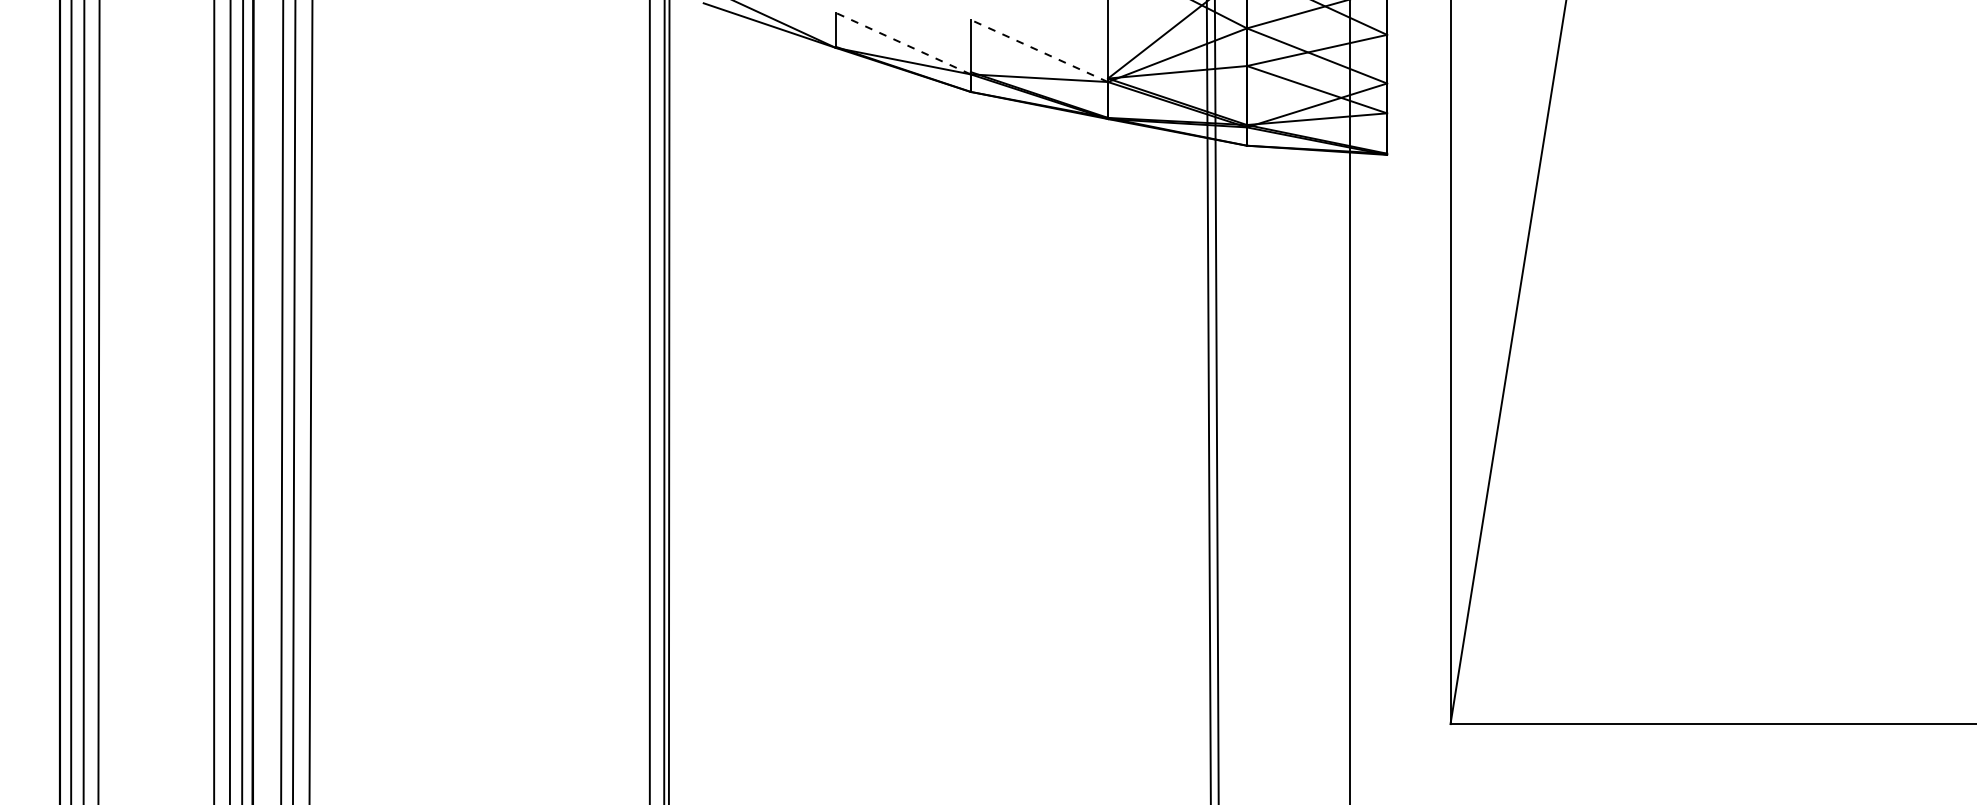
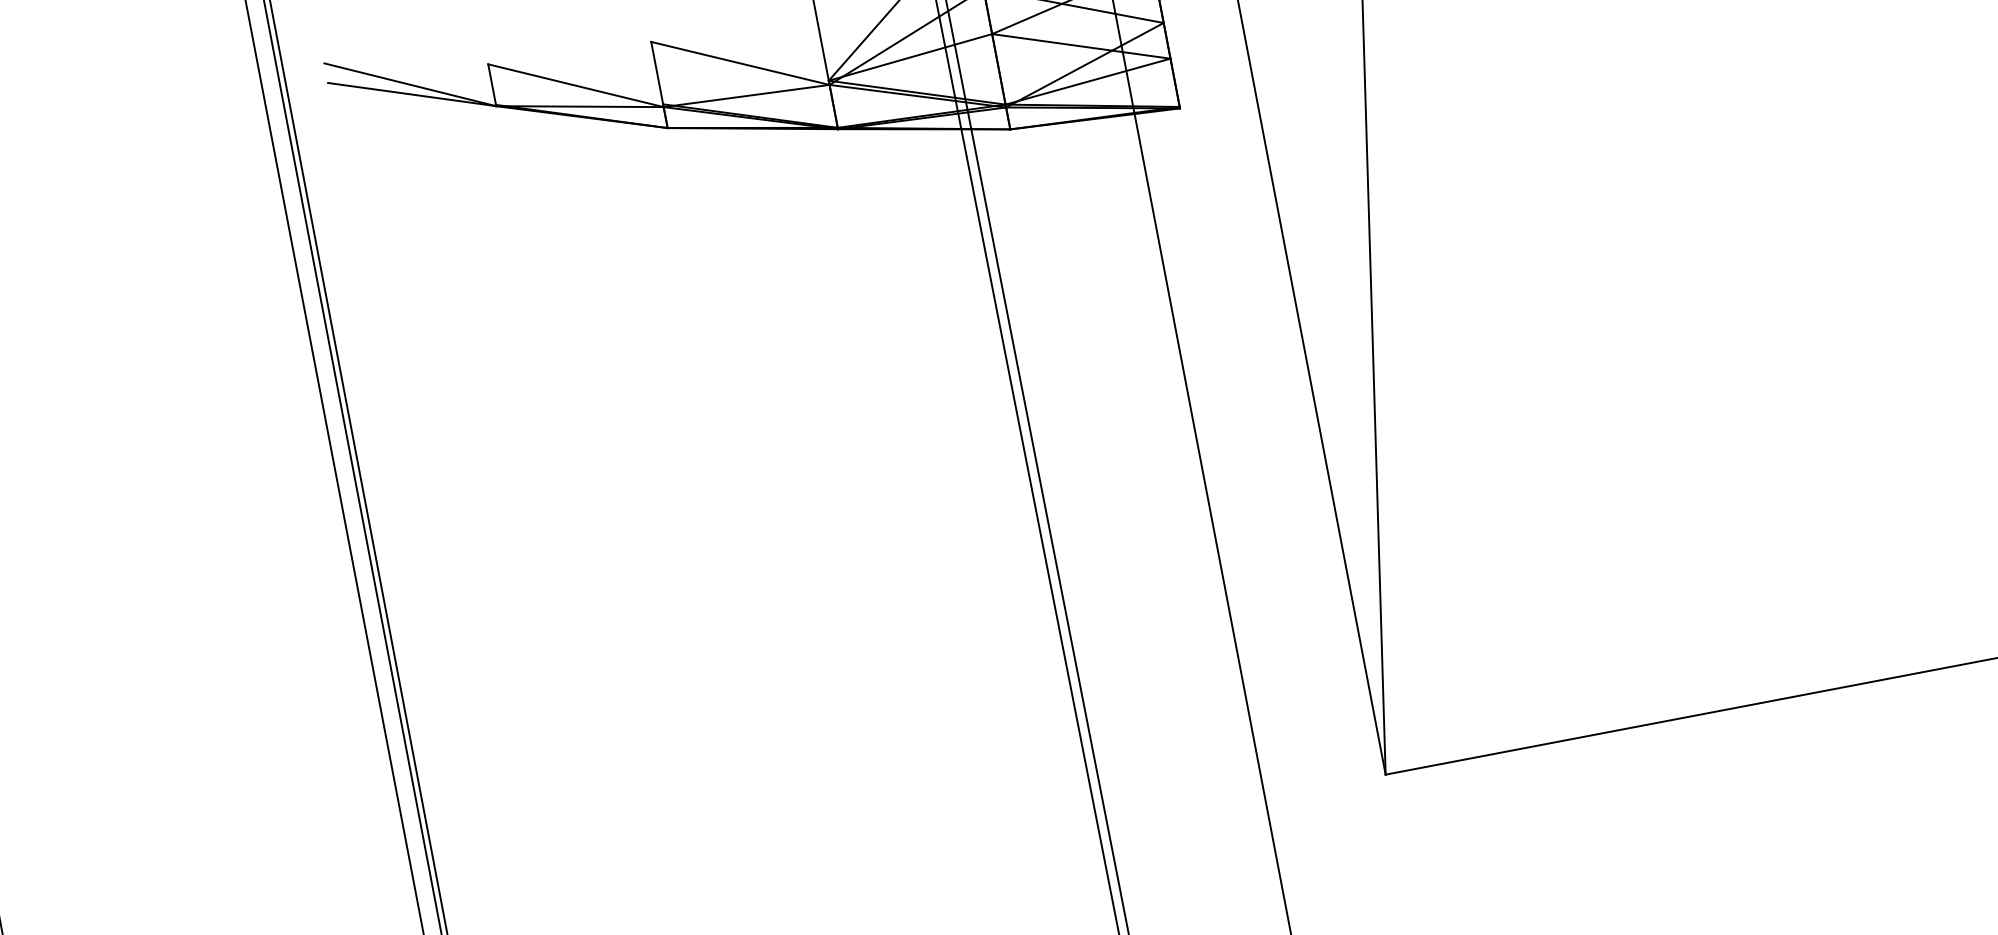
line: (902, 43) -> (574, 85), dashed -> solid
line: (1038, 50) -> (739, 63), dashed -> solid

